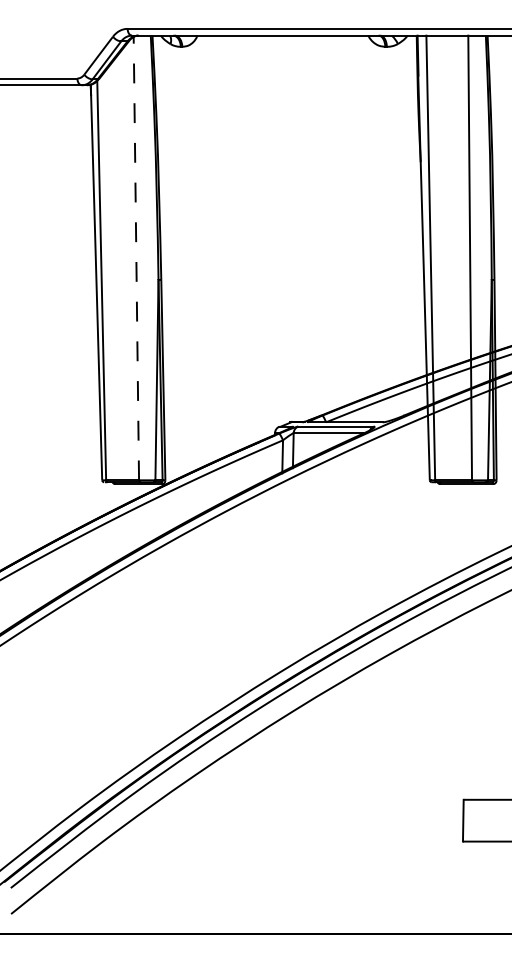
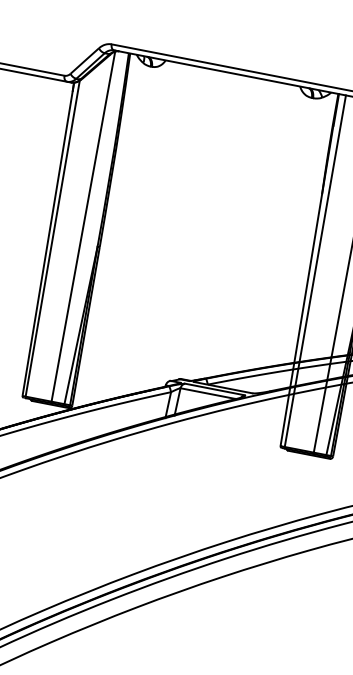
line: (136, 257) -> (83, 225), dashed -> solid

